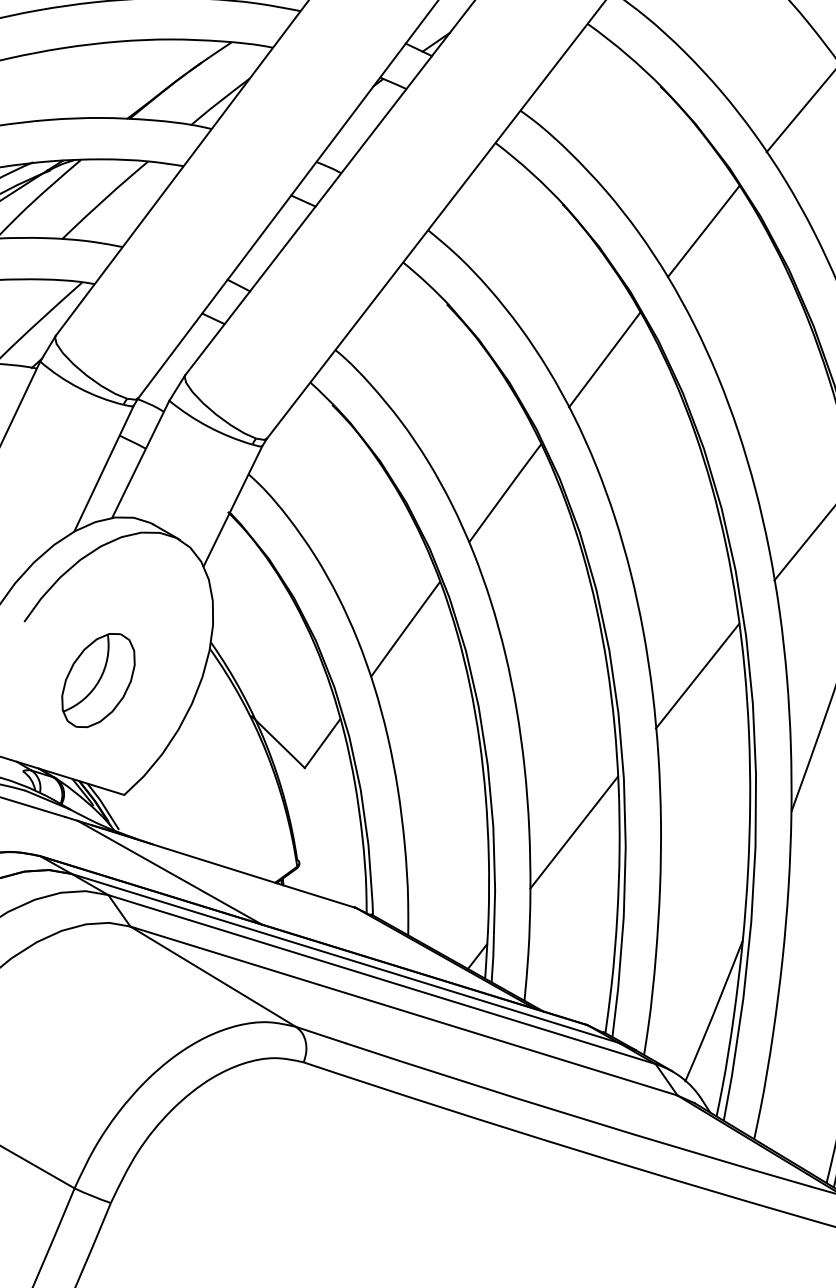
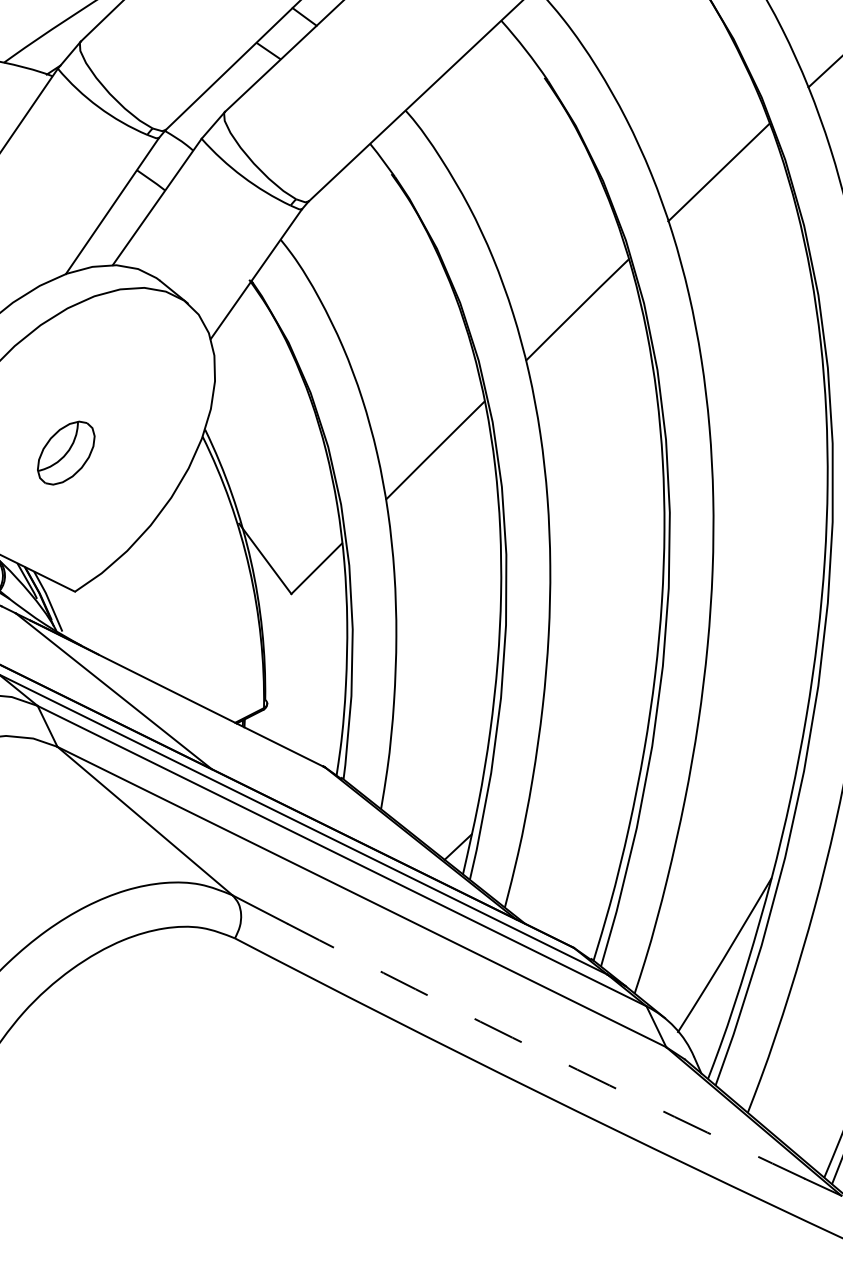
line: (697, 675) -> (768, 559), removed
part: (98, 680) -> (66, 452), size x0.6
line: (573, 832) -> (593, 719), removed
arc: (577, 1117) -> (545, 1054), solid -> dashed

